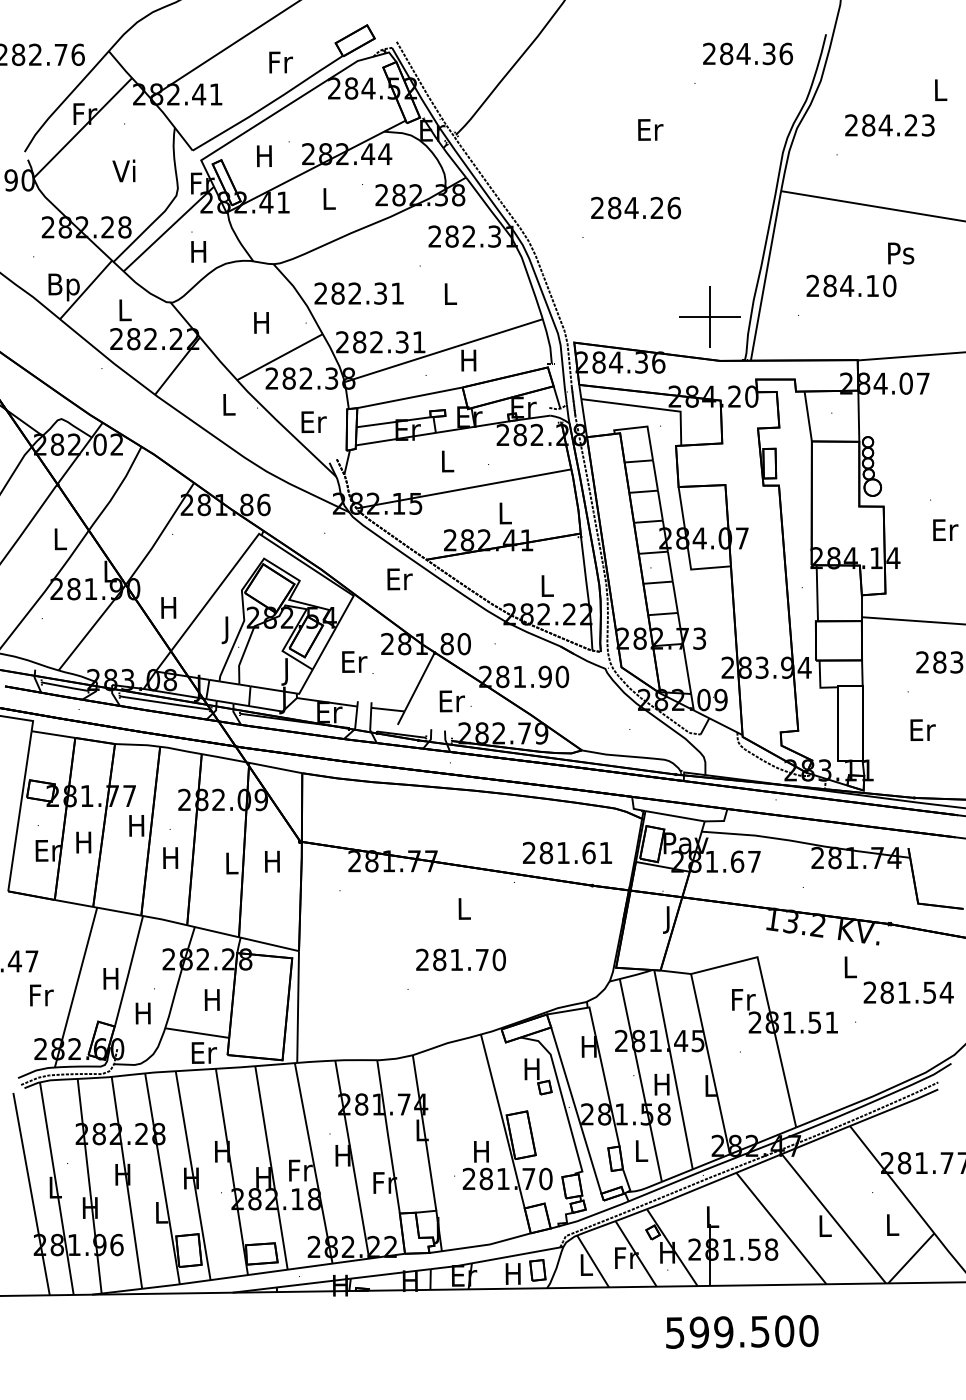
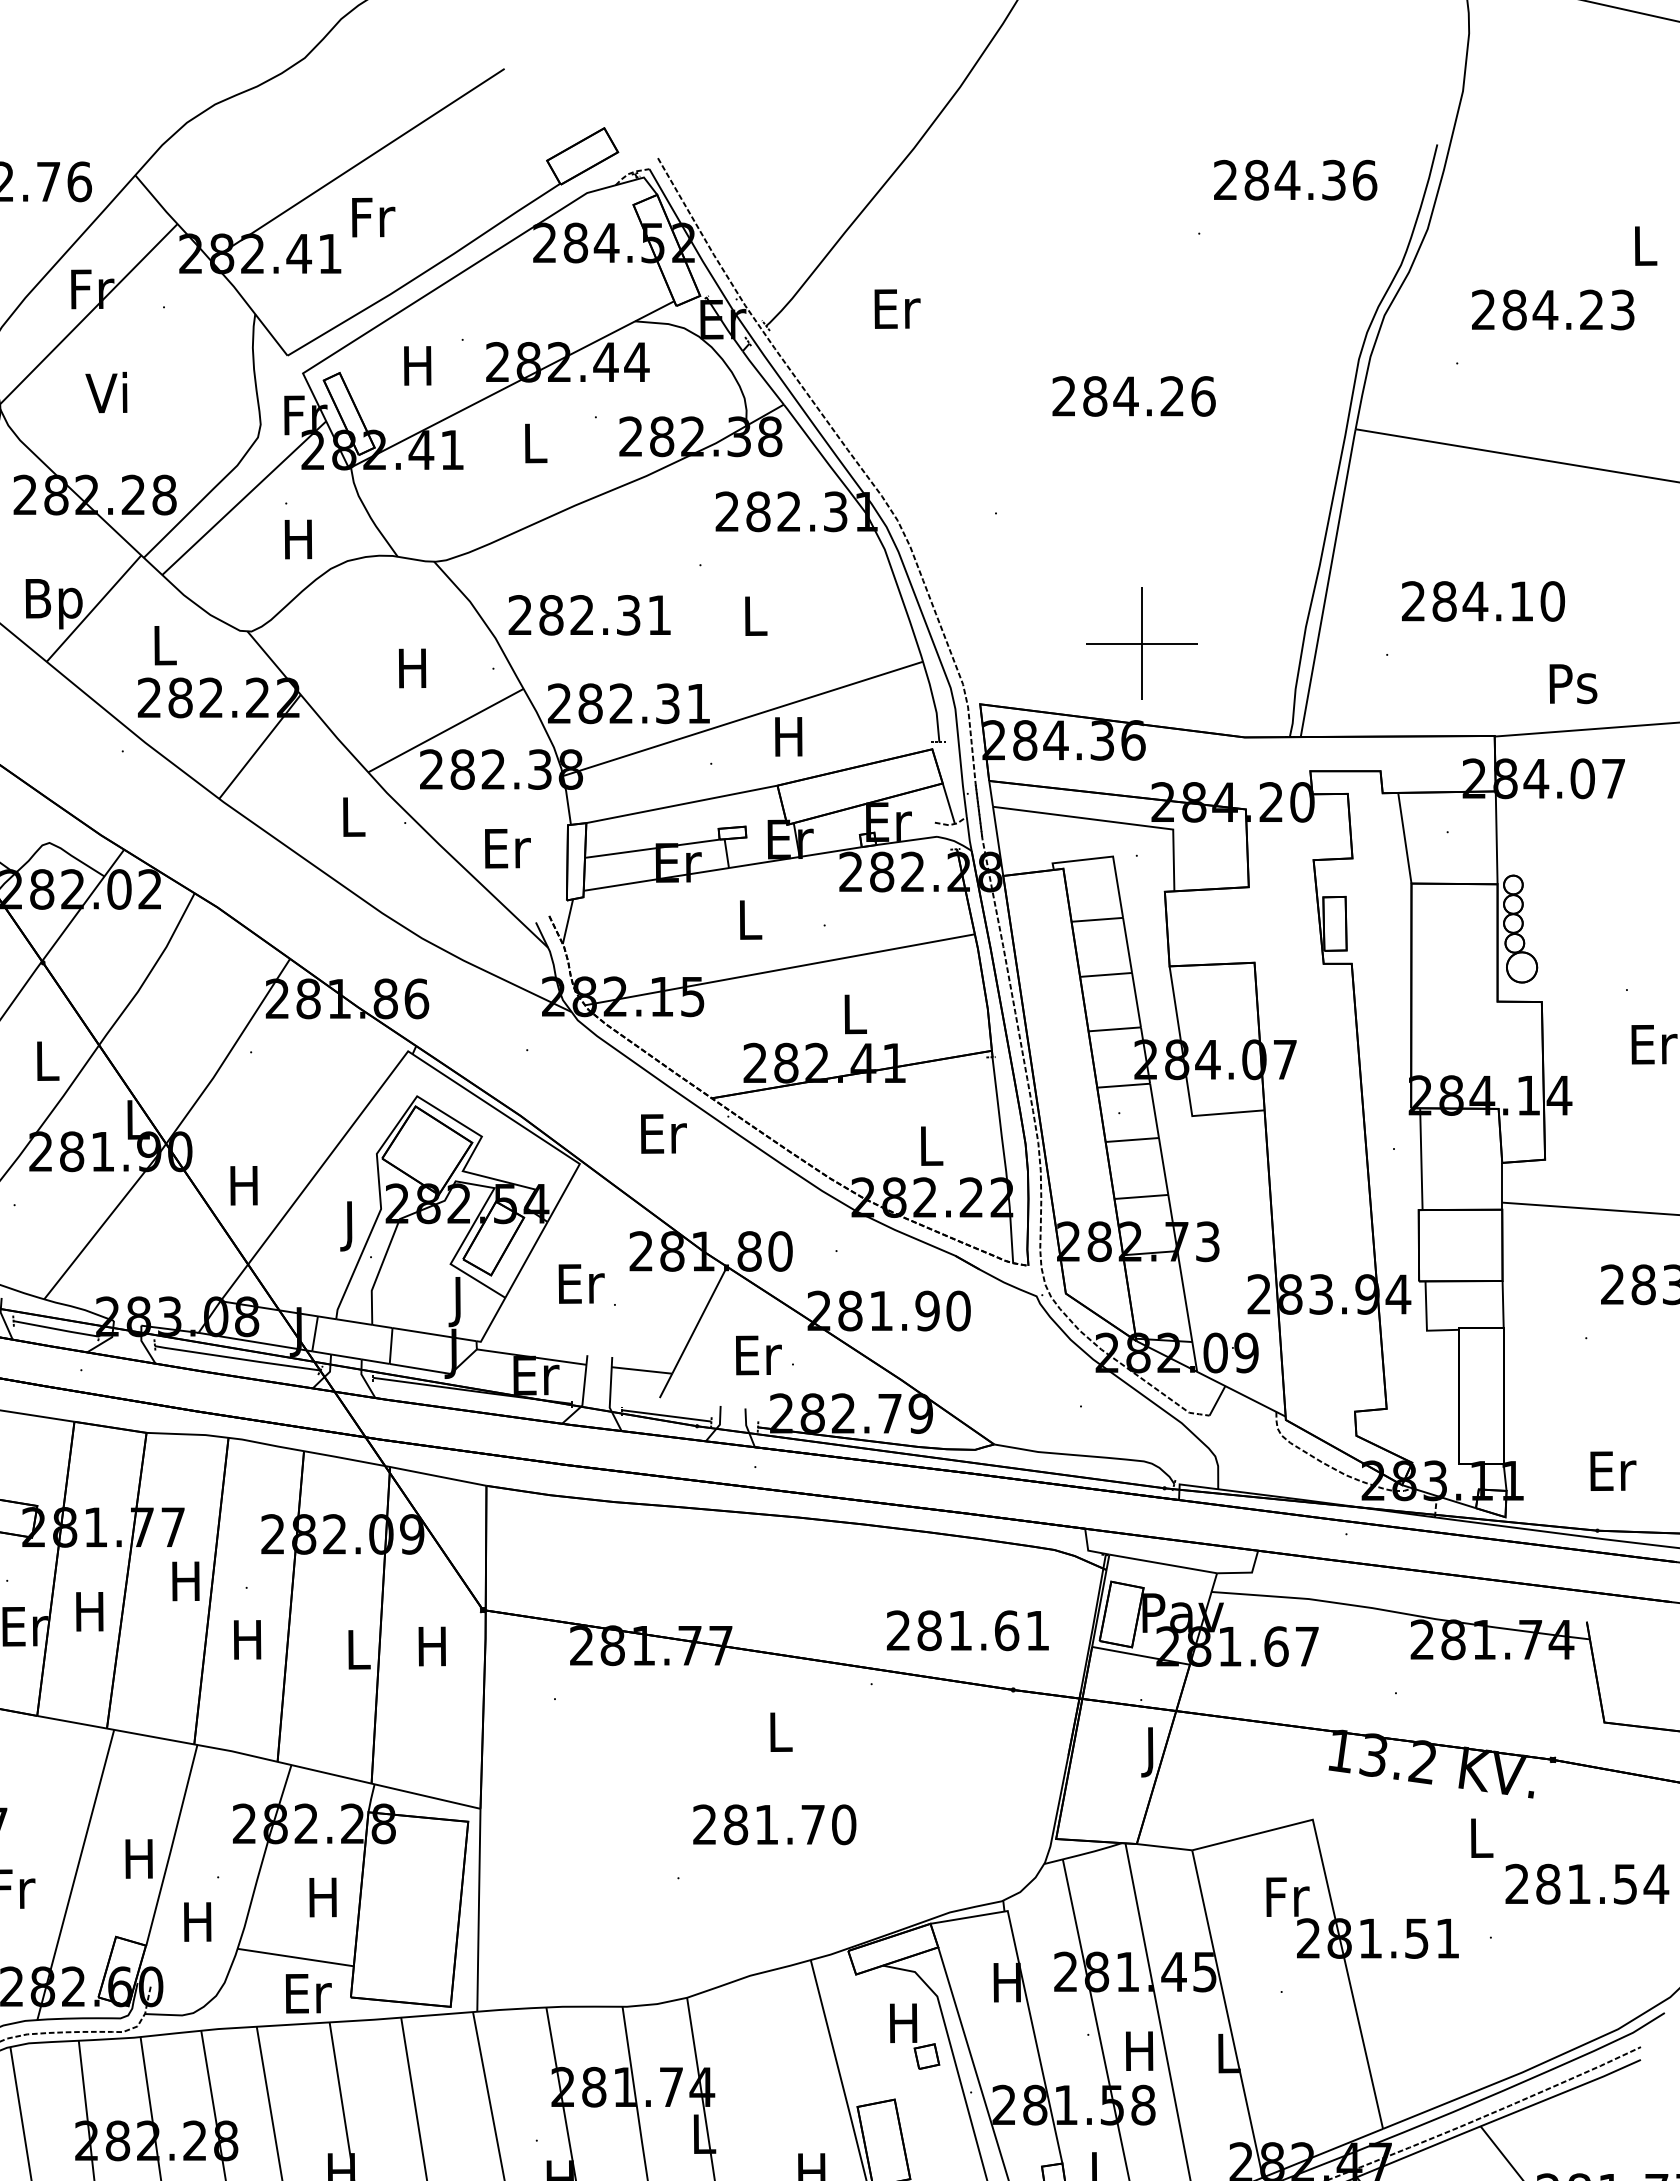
text: (280, 62) -> (372, 217), moved
text: (650, 129) -> (897, 308), moved
text: (123, 170) -> (105, 391), moved
text: (635, 207) -> (1133, 395), moved
text: (901, 253) -> (1574, 684), moved
part: (709, 316) -> (1142, 642), moved
text: (922, 729) -> (1612, 1470), moved

